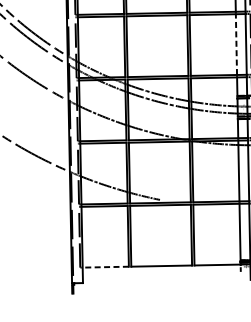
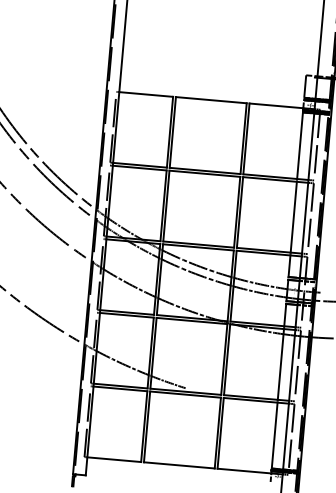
line: (236, 44) -> (293, 217), dashed -> solid
line: (105, 267) -> (113, 459), dashed -> solid

